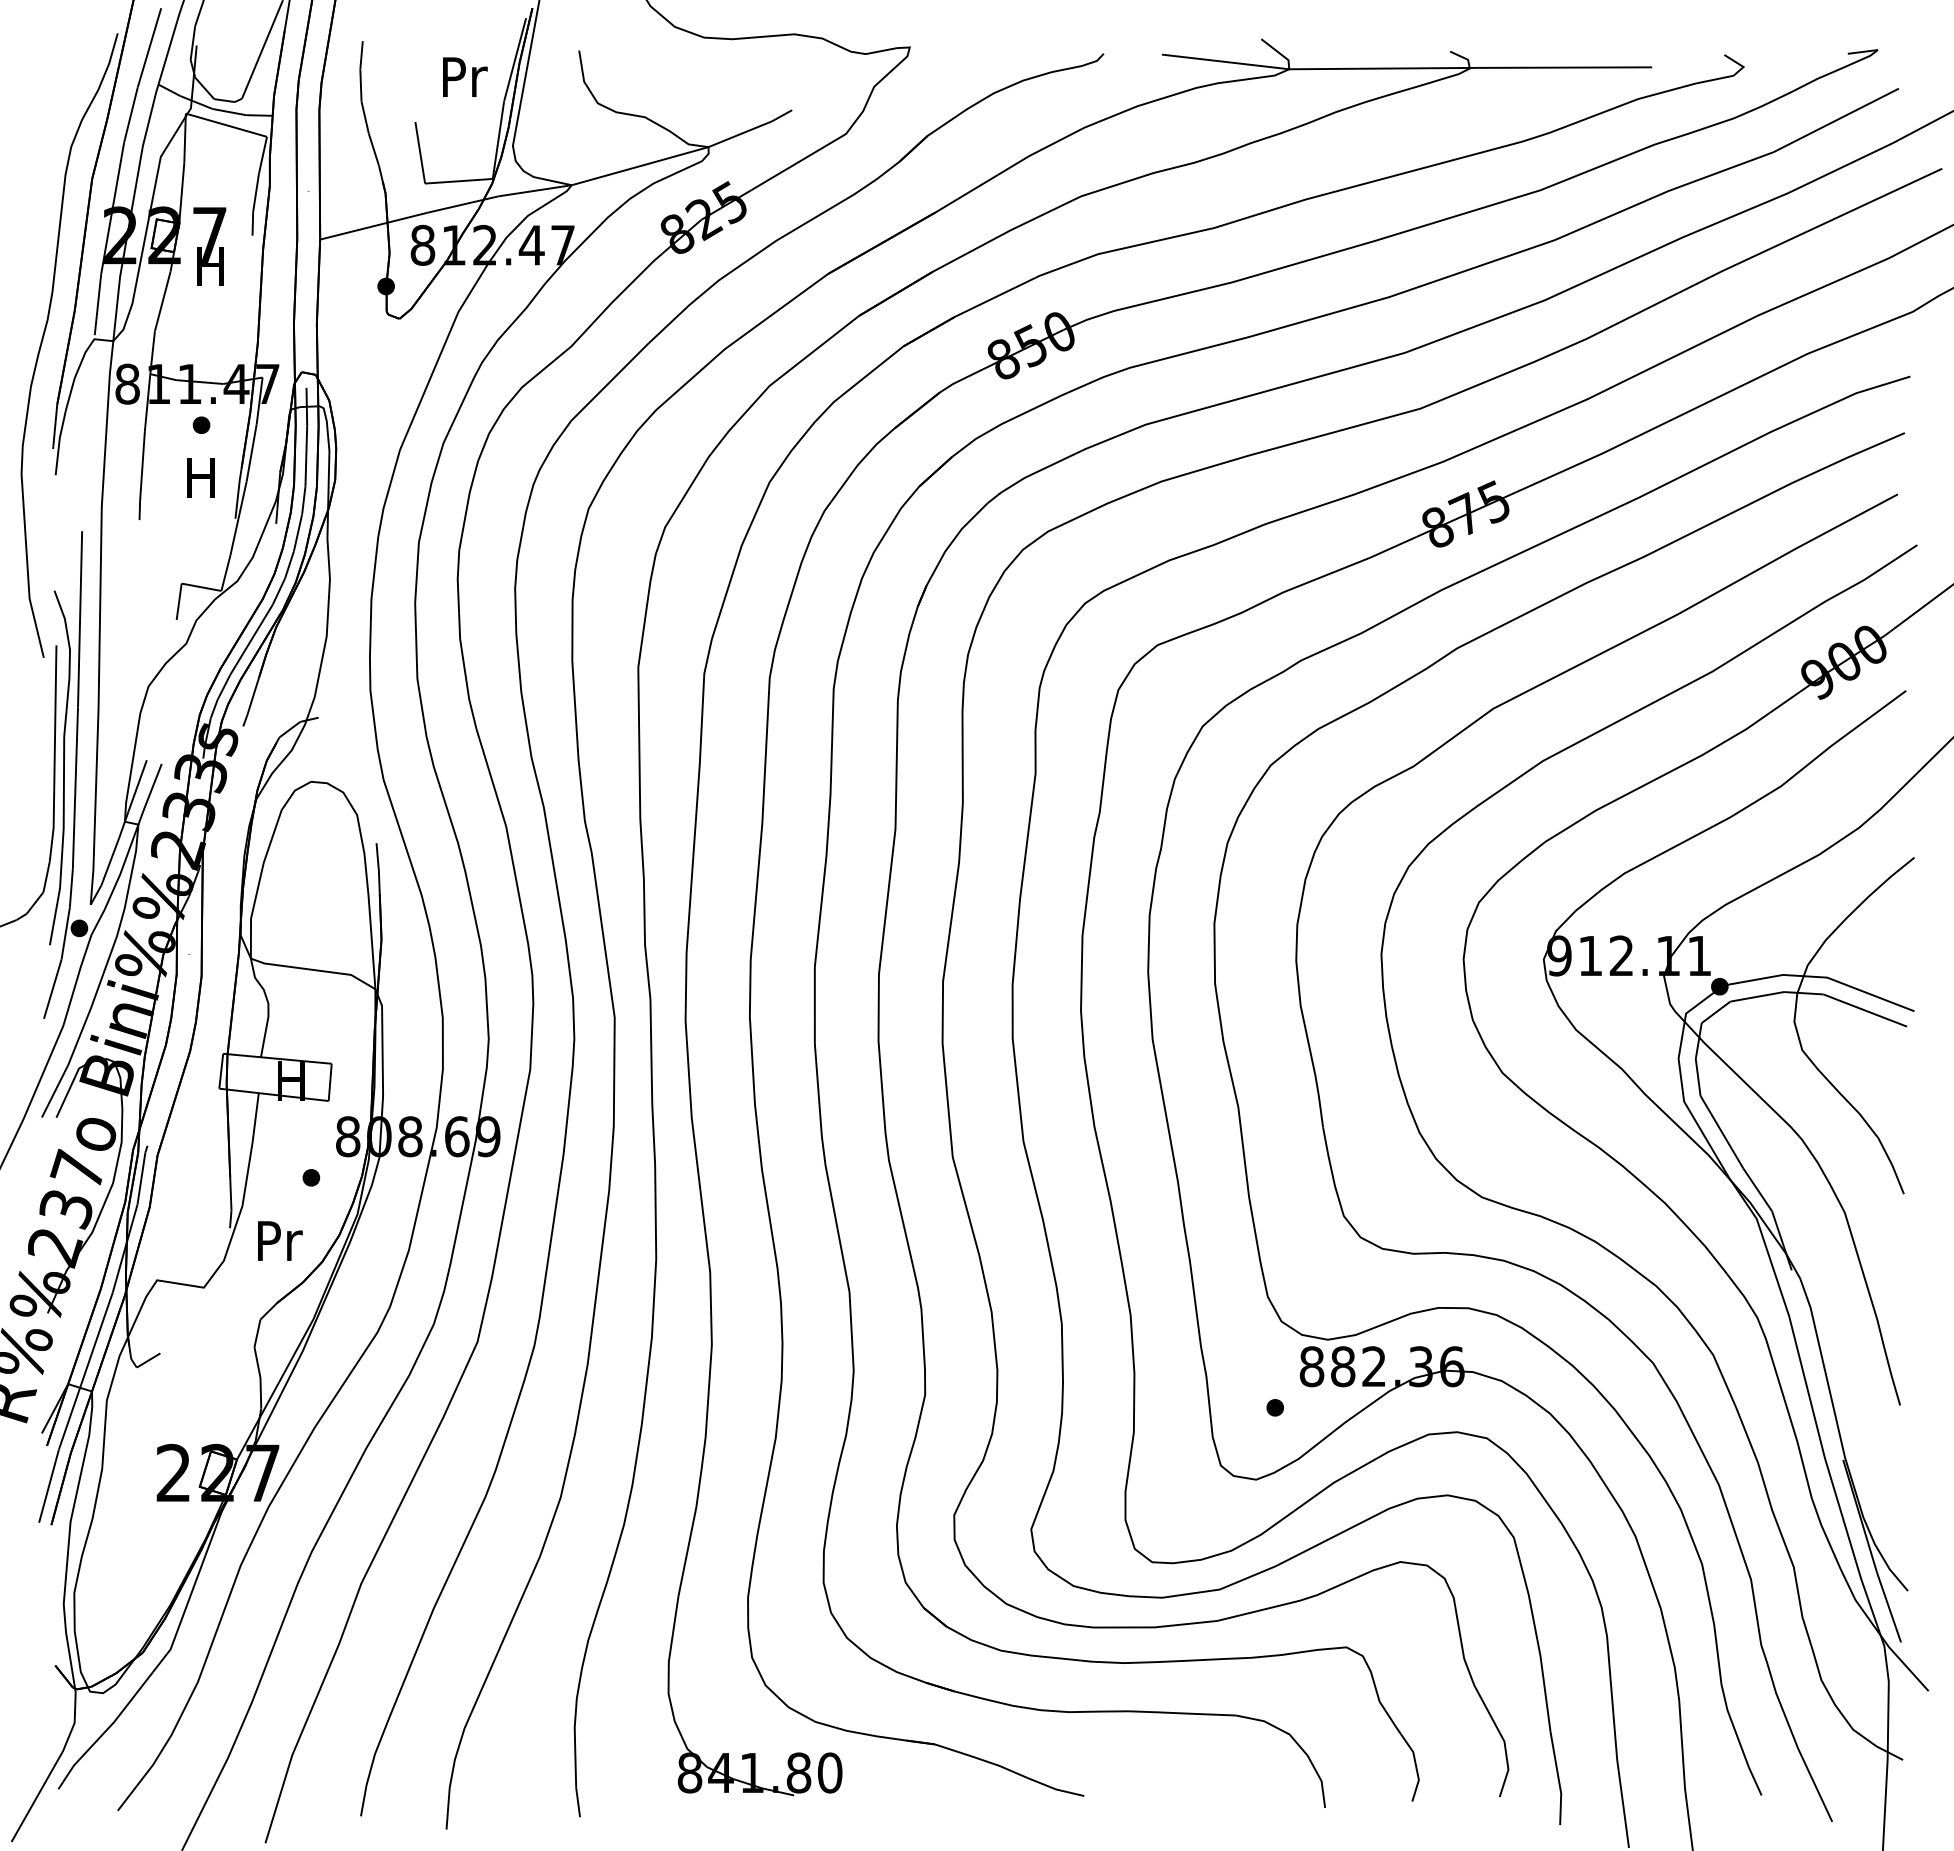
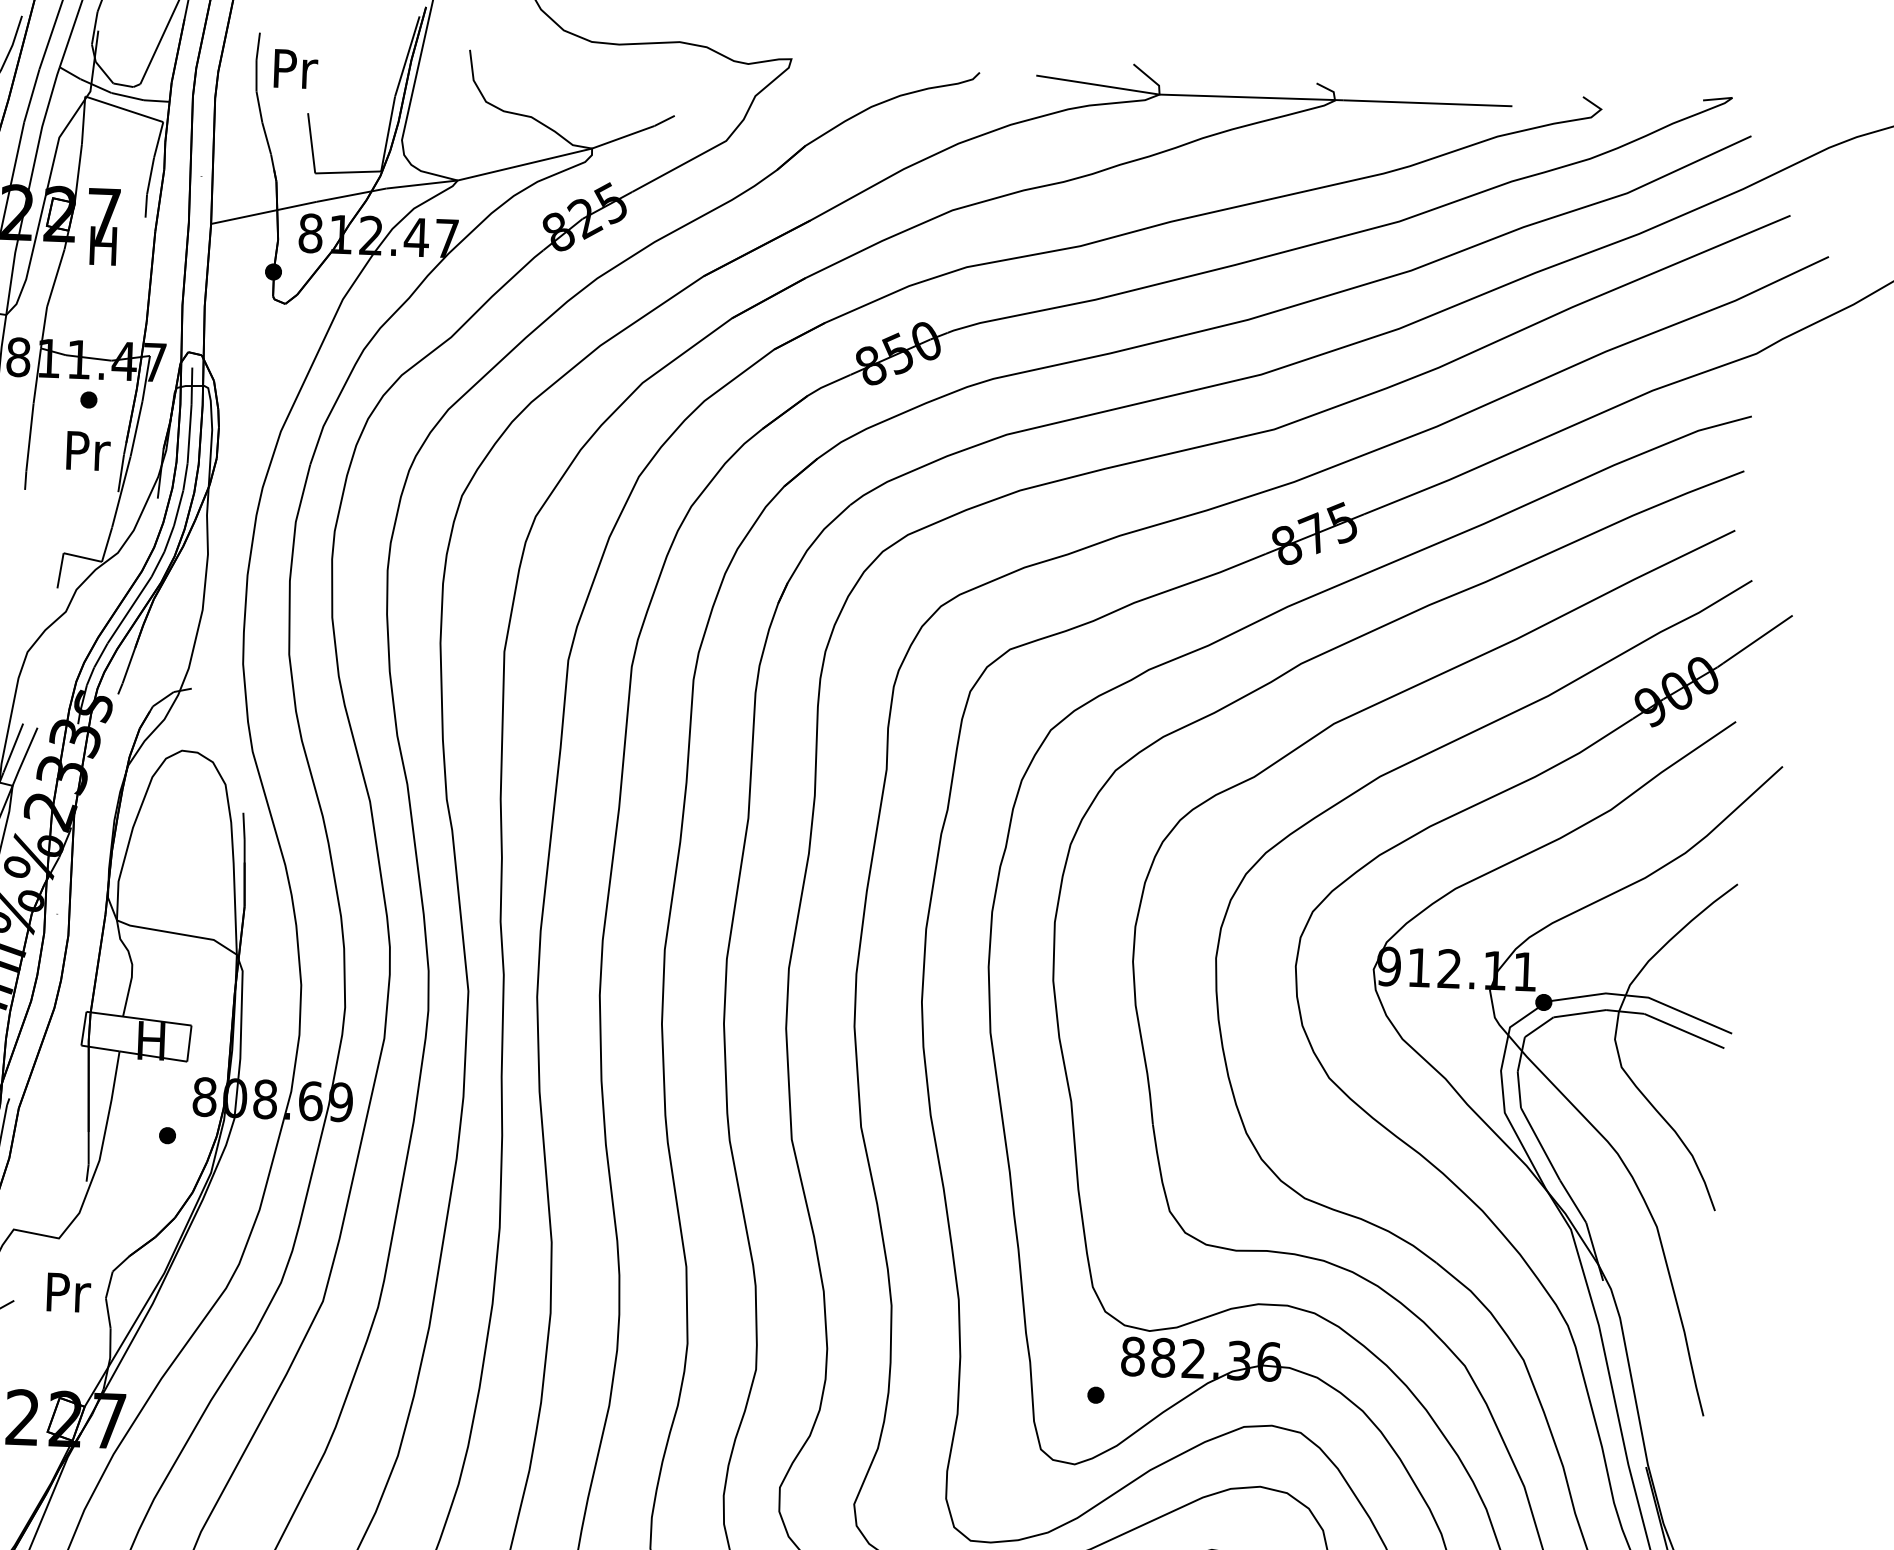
text: (465, 76) -> (296, 68), moved
text: (202, 477) -> (87, 450), H -> Pr
text: (280, 1240) -> (69, 1292), moved

